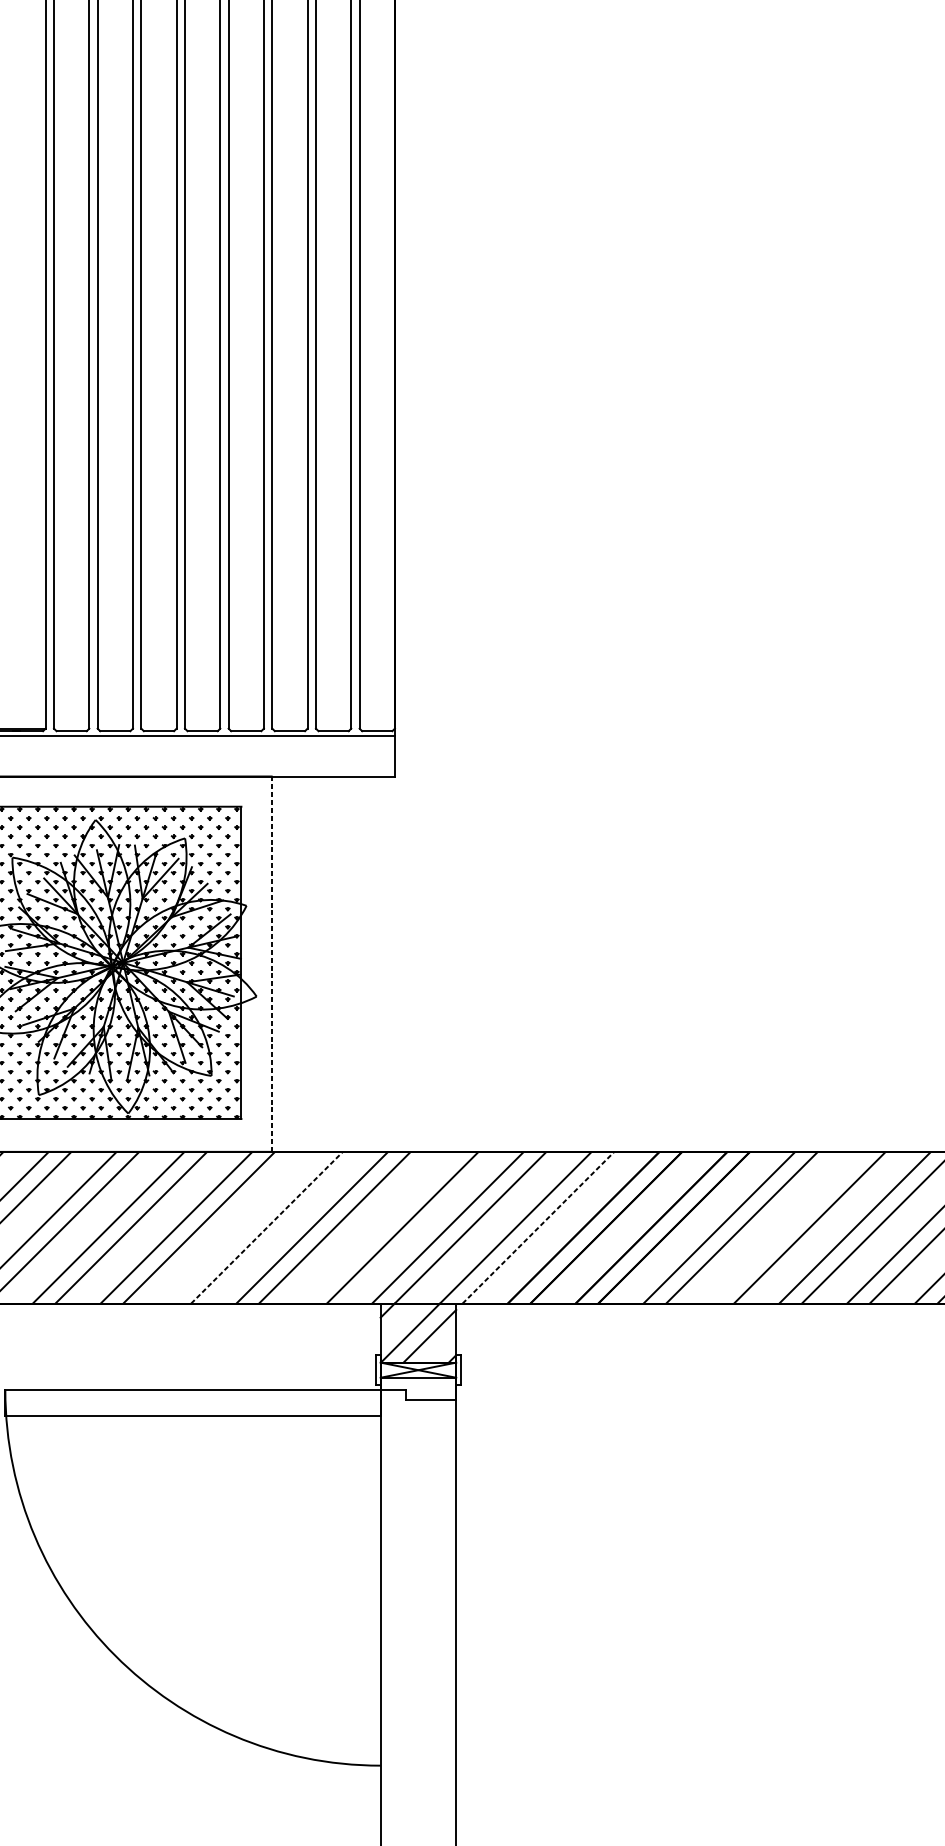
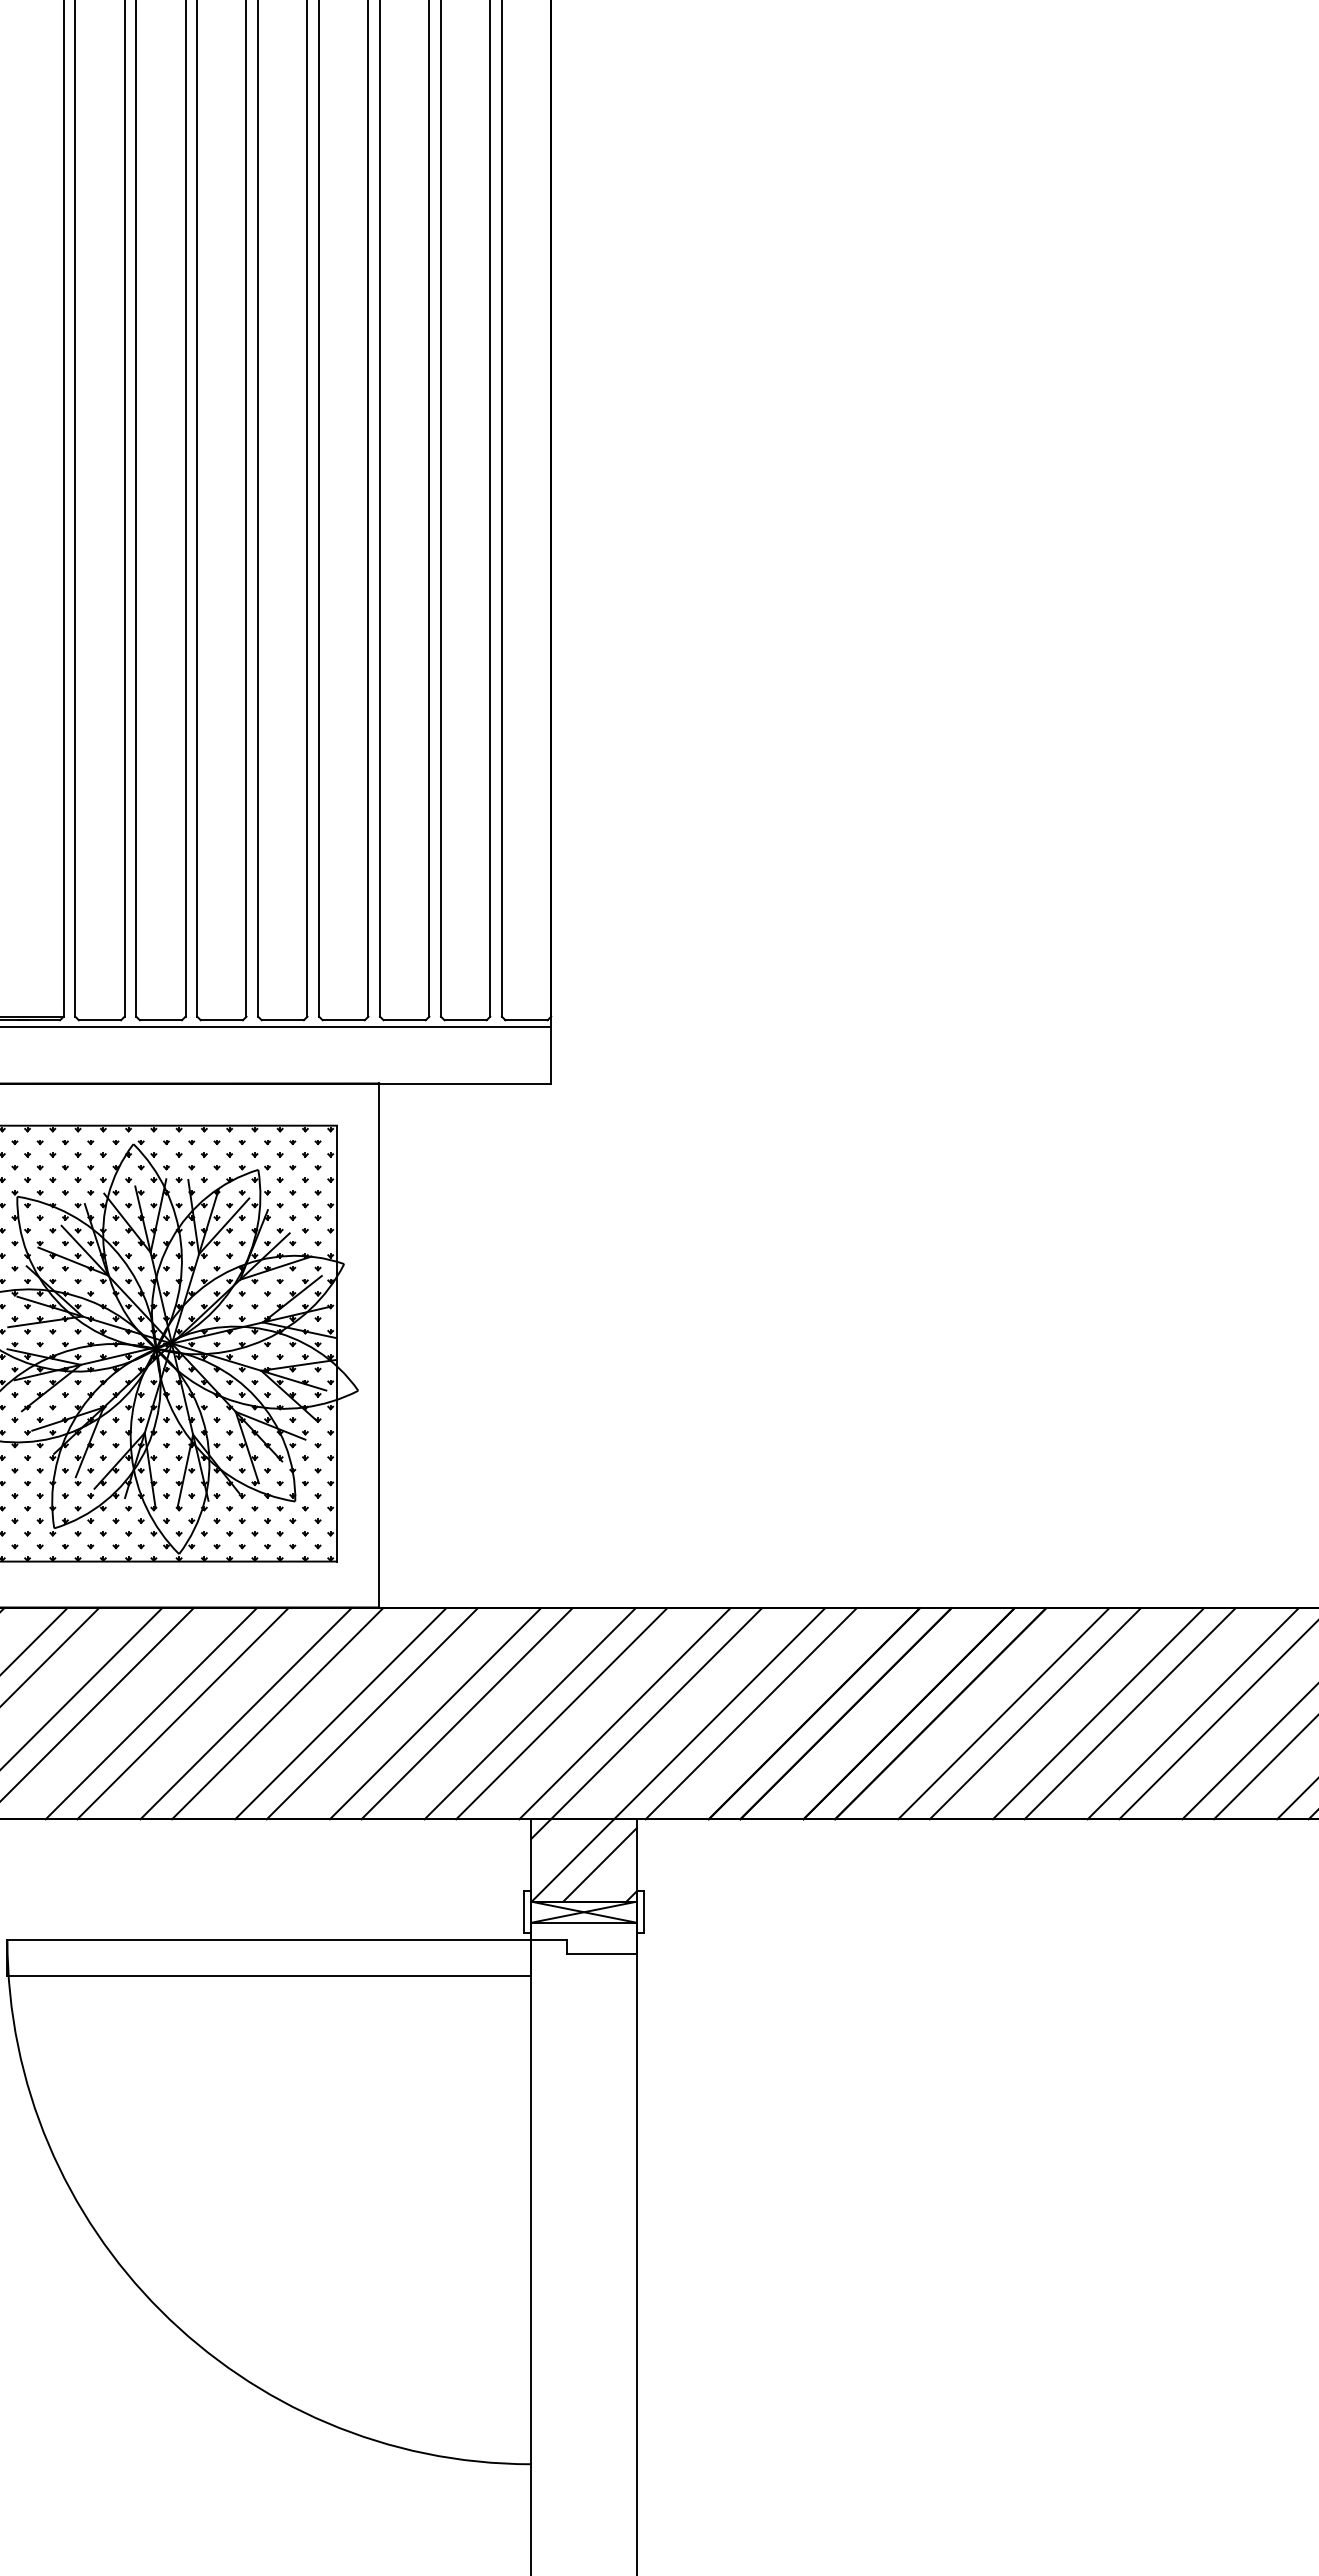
line: (271, 964) -> (379, 1345), dashed -> solid
line: (243, 1227) -> (340, 1713), added
line: (266, 1227) -> (372, 1713), dashed -> solid
line: (379, 1227) -> (529, 1713), added
line: (538, 1227) -> (751, 1713), dashed -> solid
line: (786, 1227) -> (1098, 1713), added

